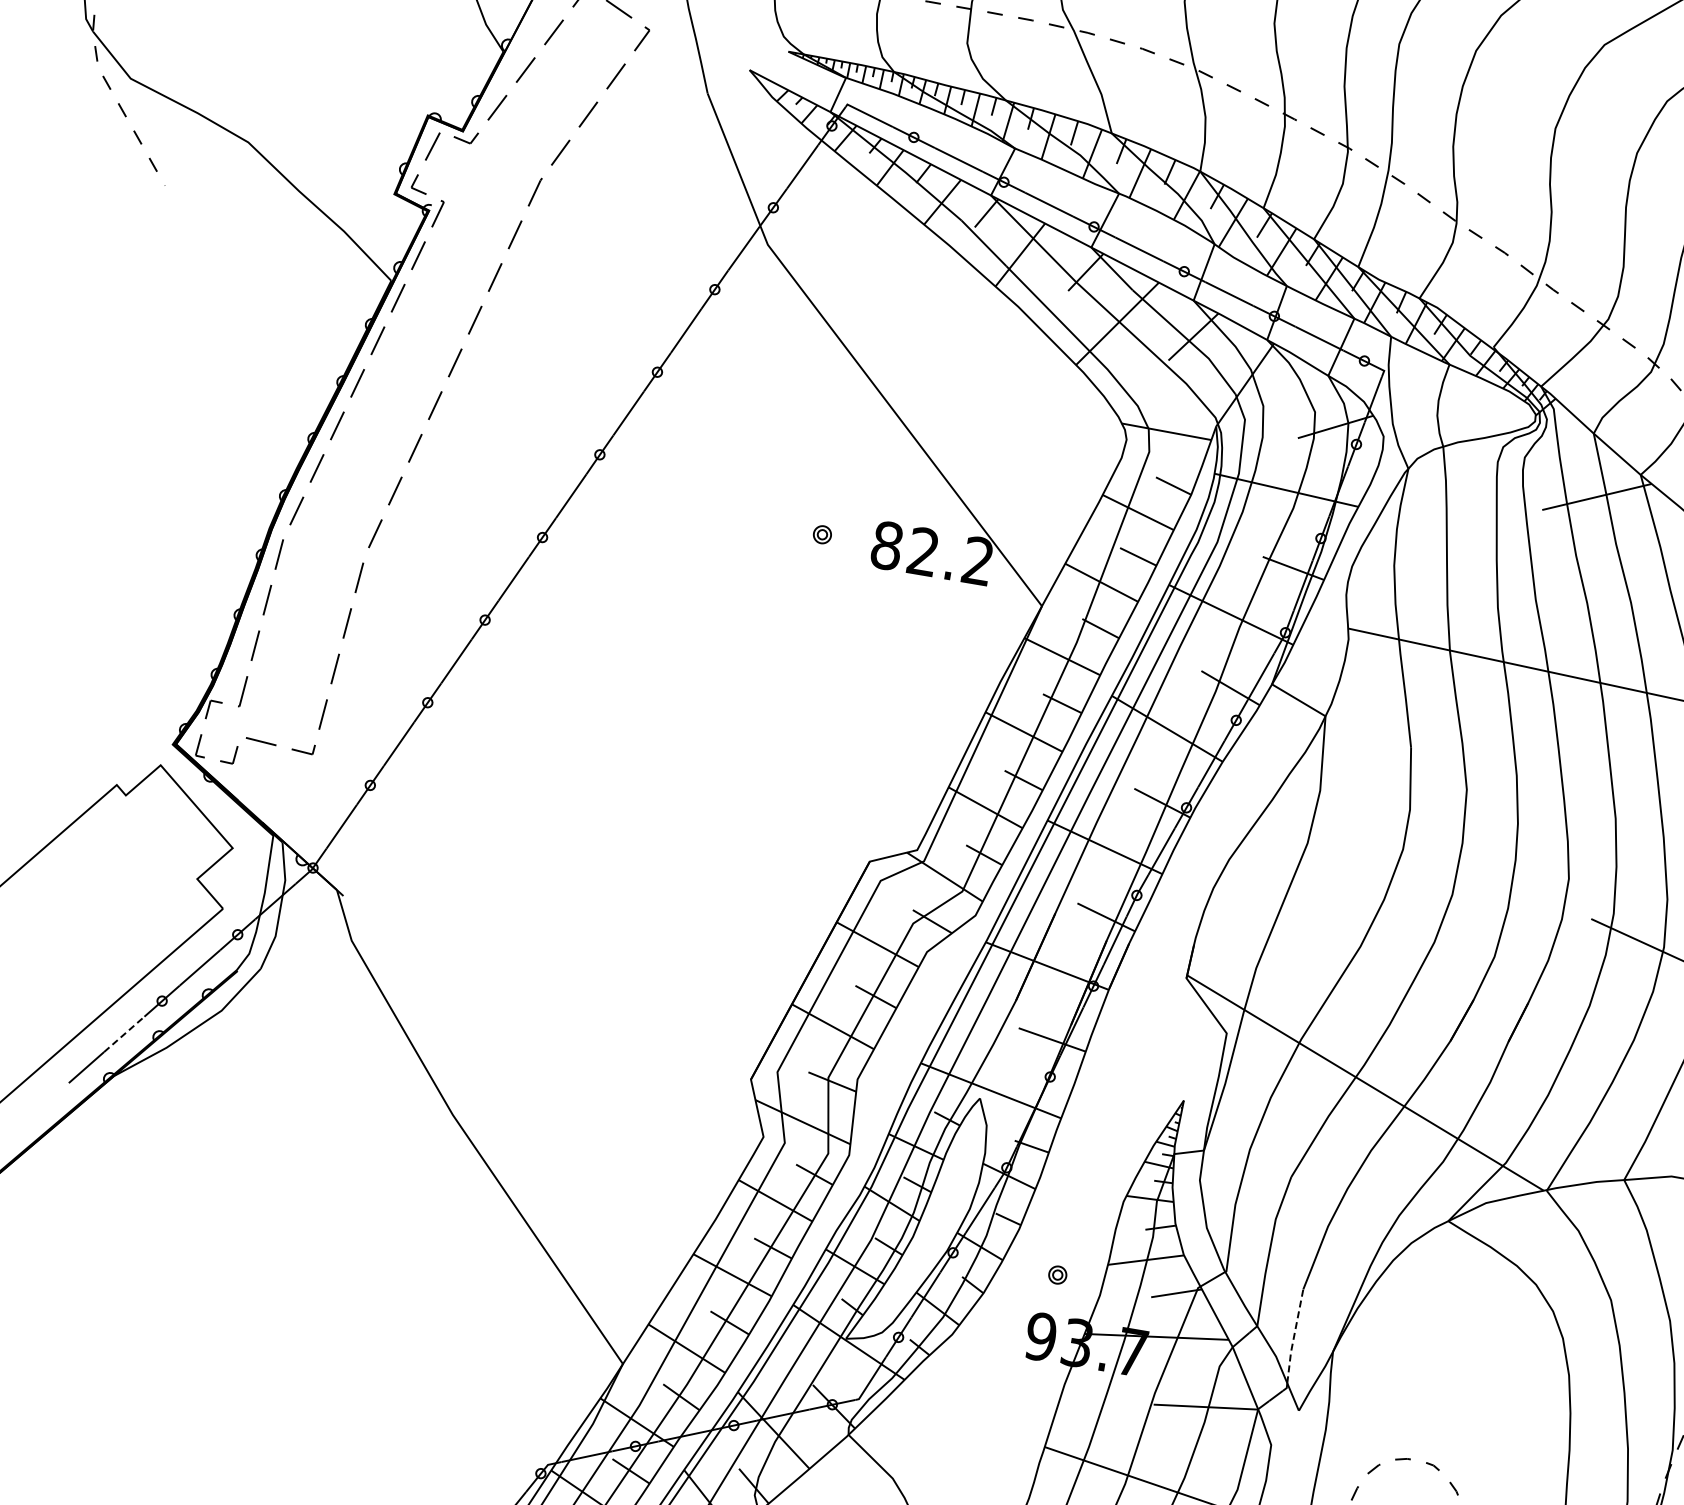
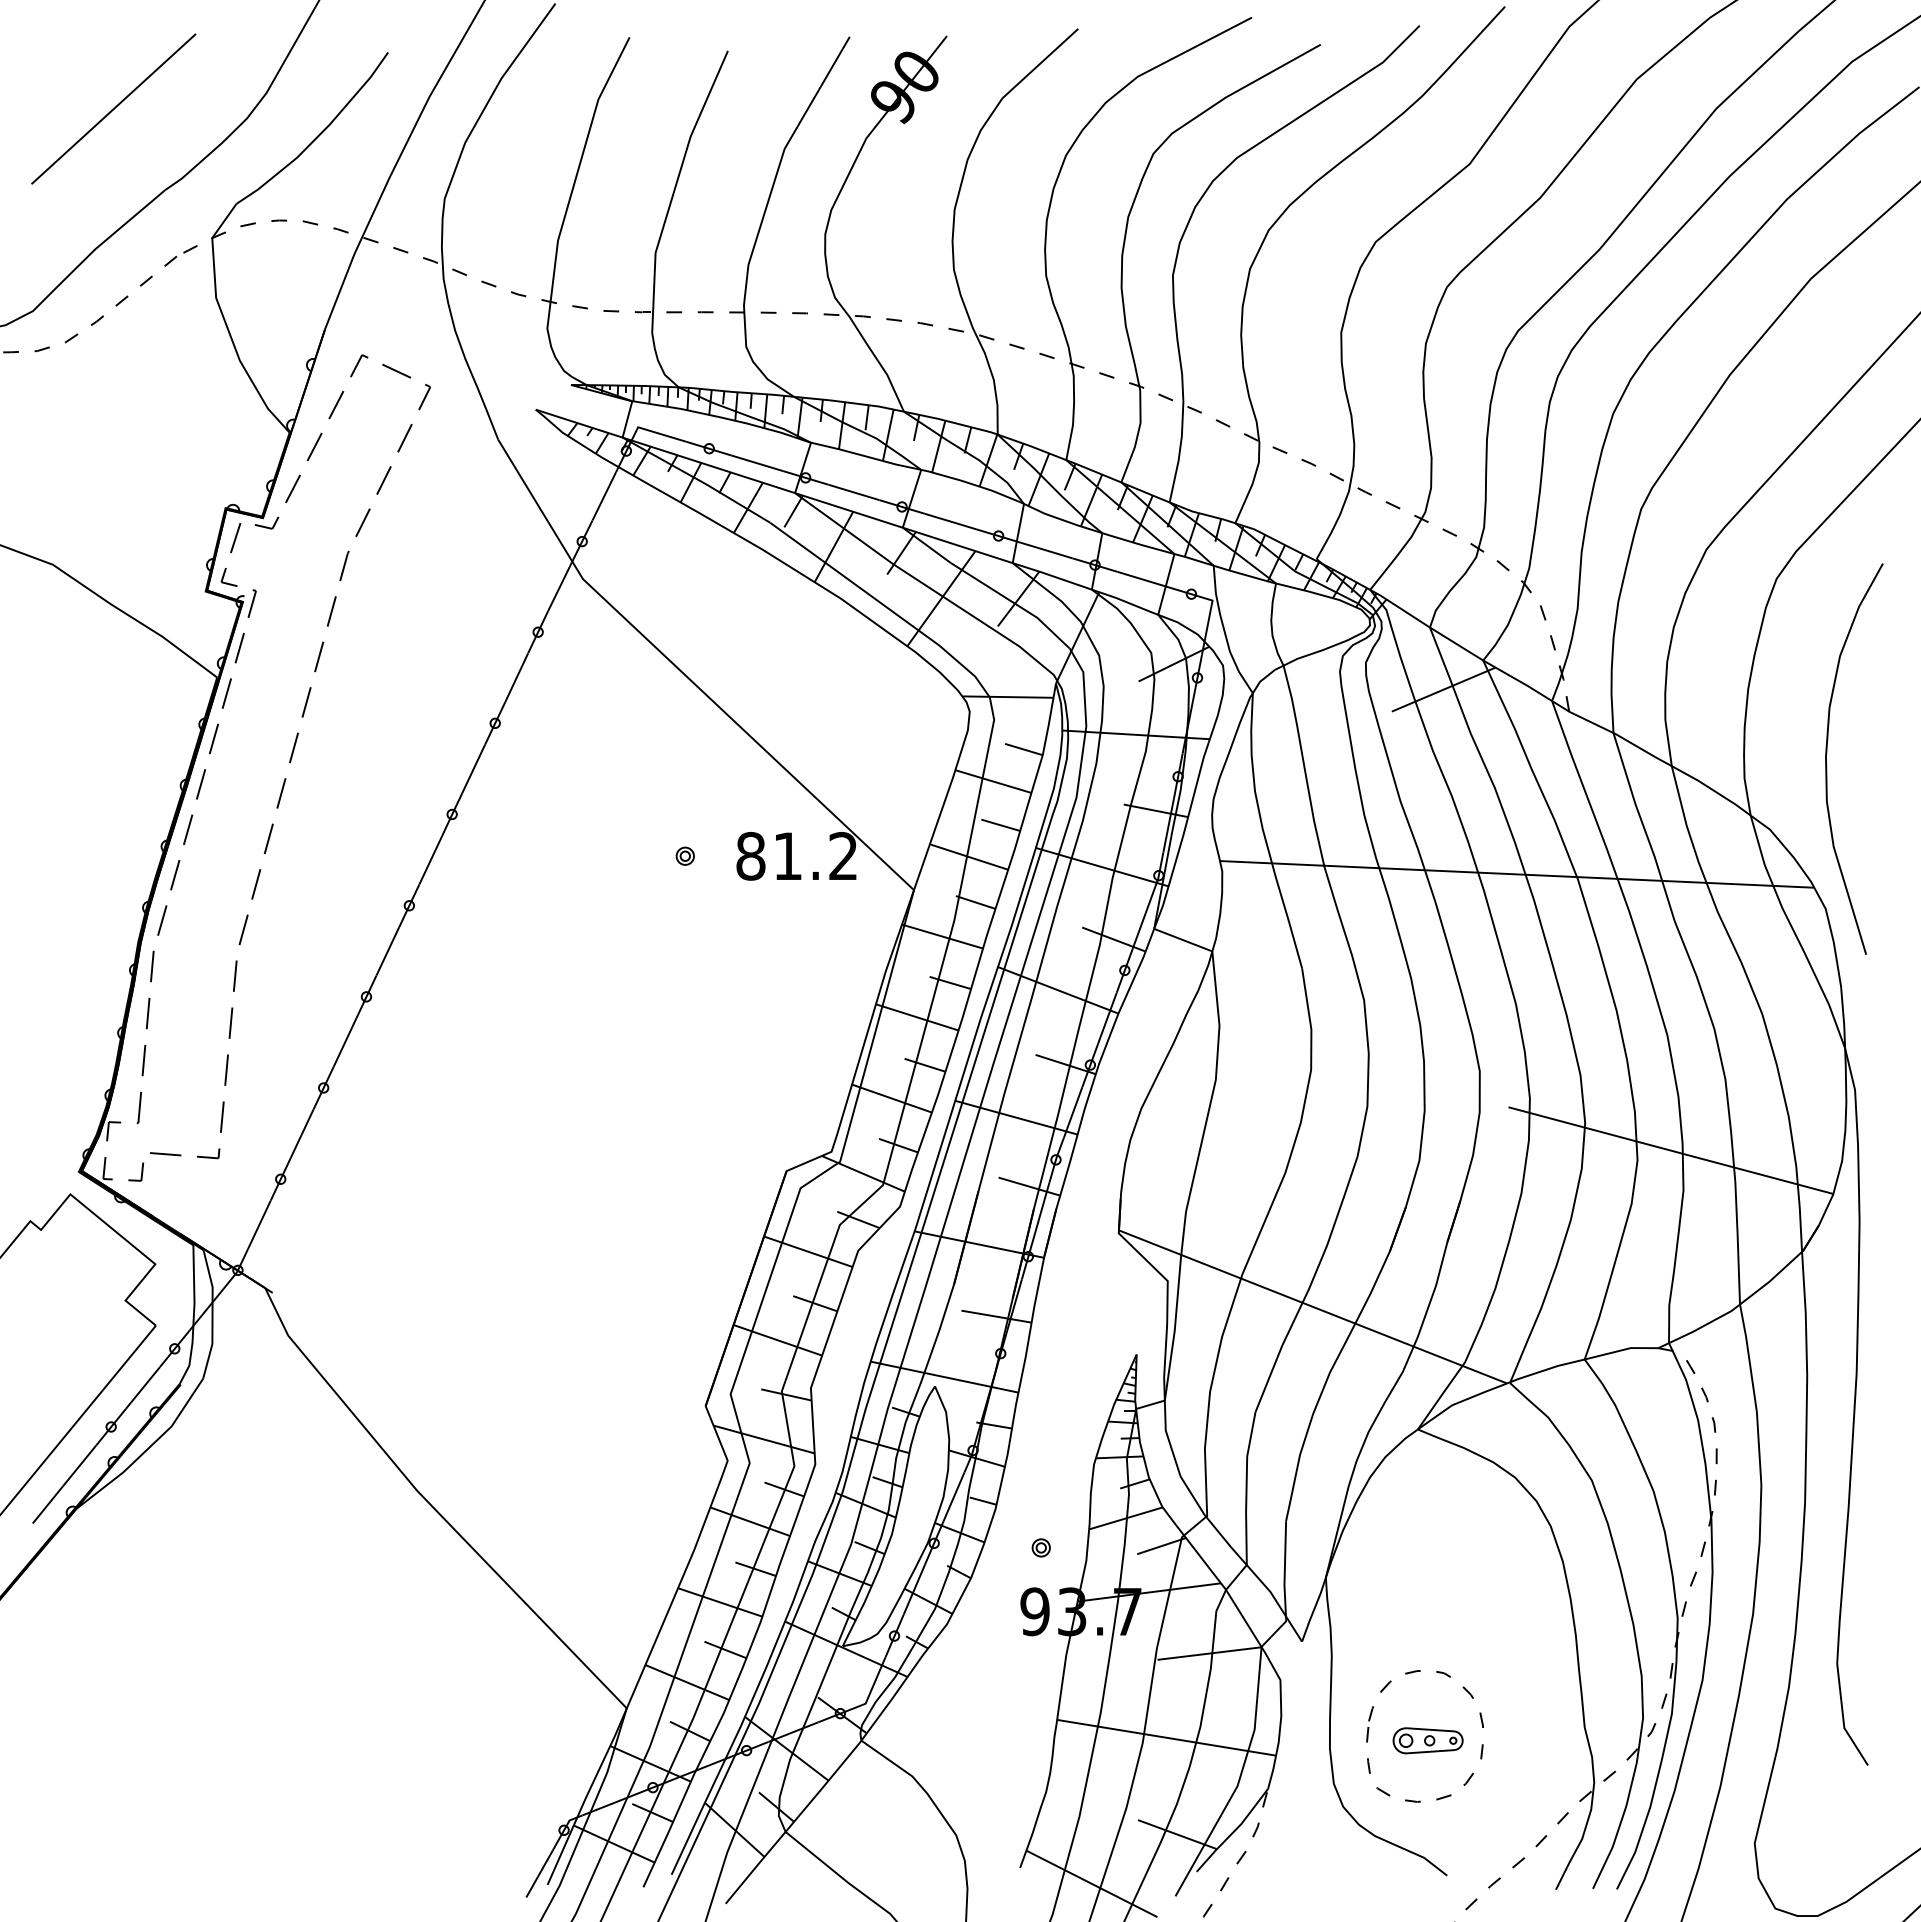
text: (923, 551) -> (787, 855), 82.2 -> 81.2
line: (124, 1034) -> (79, 1466), dashed -> solid
line: (1293, 1336) -> (1284, 1569), dashed -> solid

